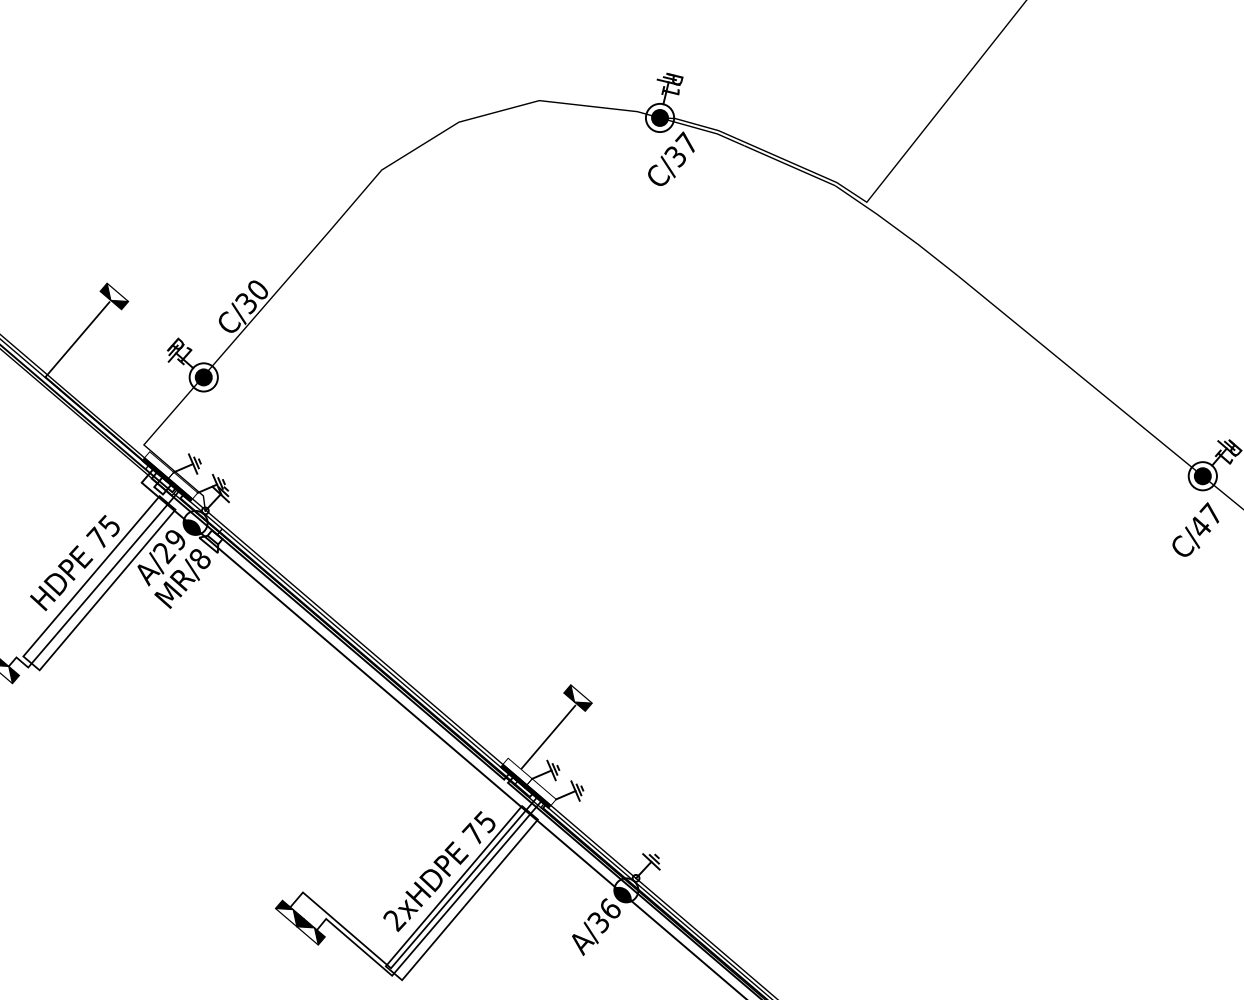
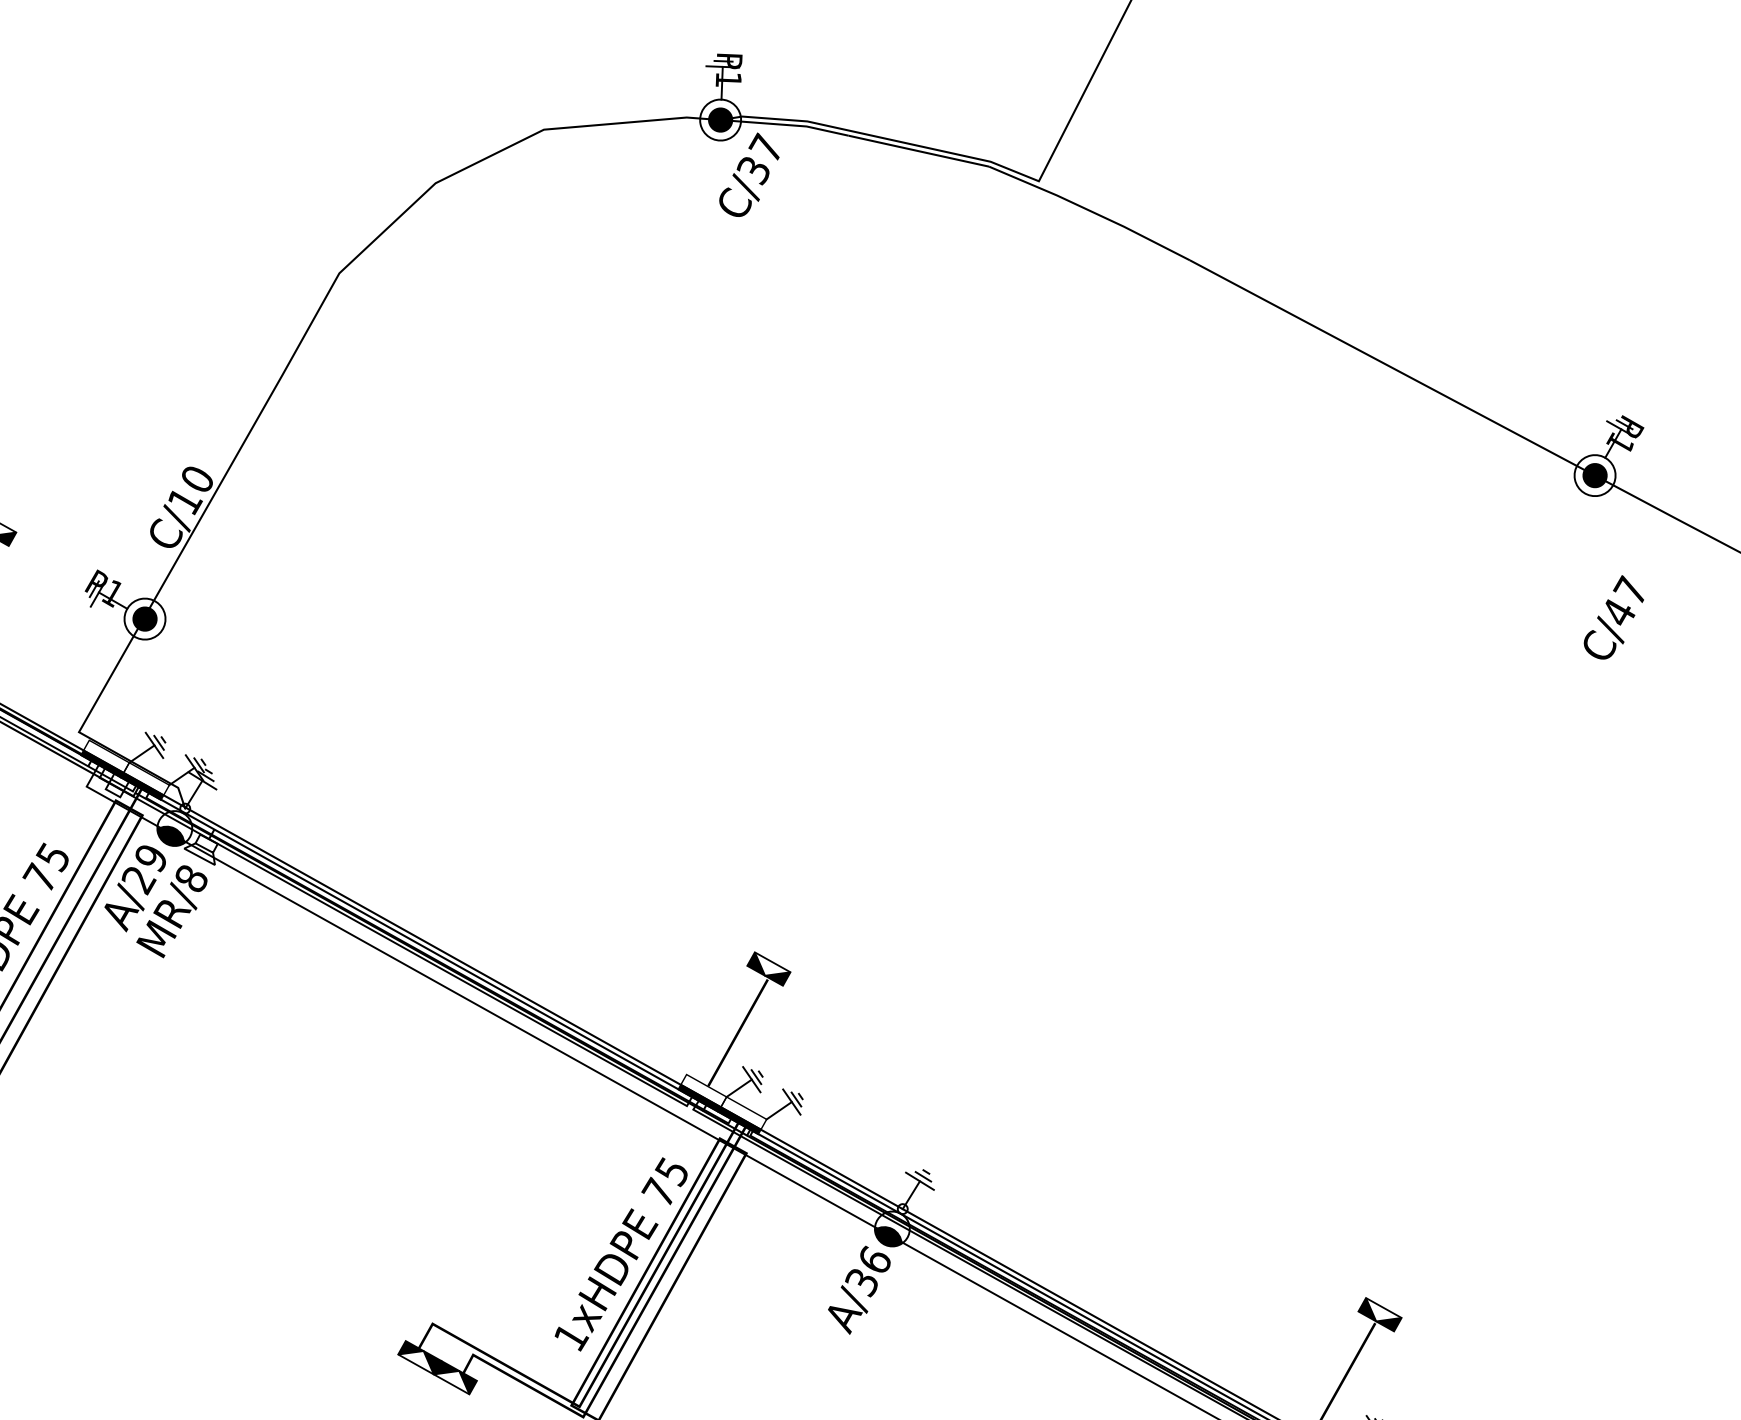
text: (246, 303) -> (184, 501), C/30 -> C/10
text: (1195, 529) -> (1612, 617), moved
text: (394, 921) -> (571, 1339), 2xHDPE -> 1xHDPE

